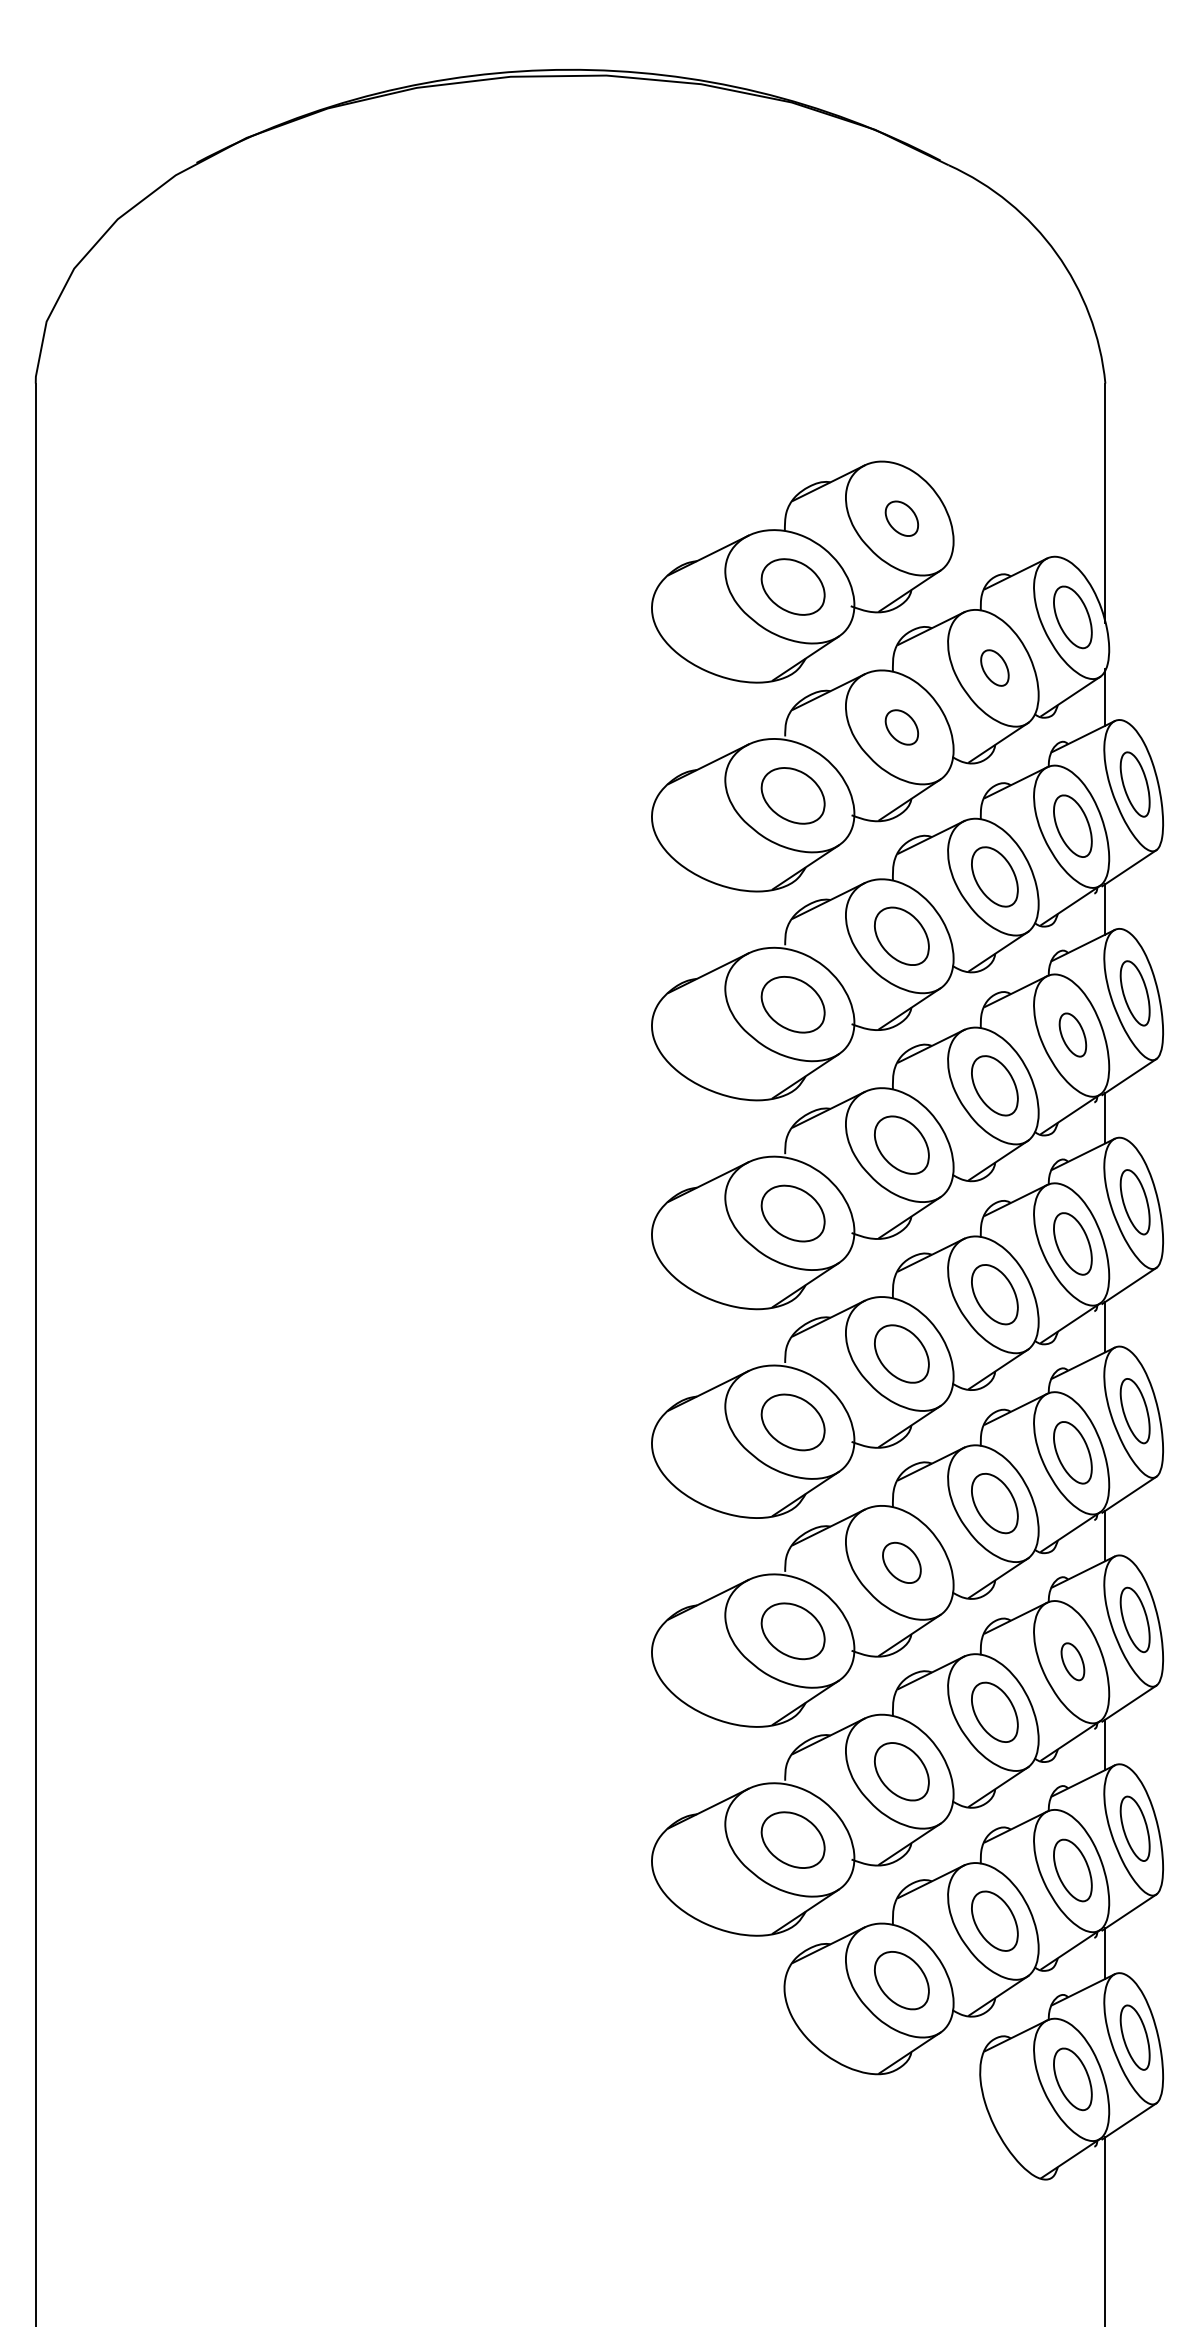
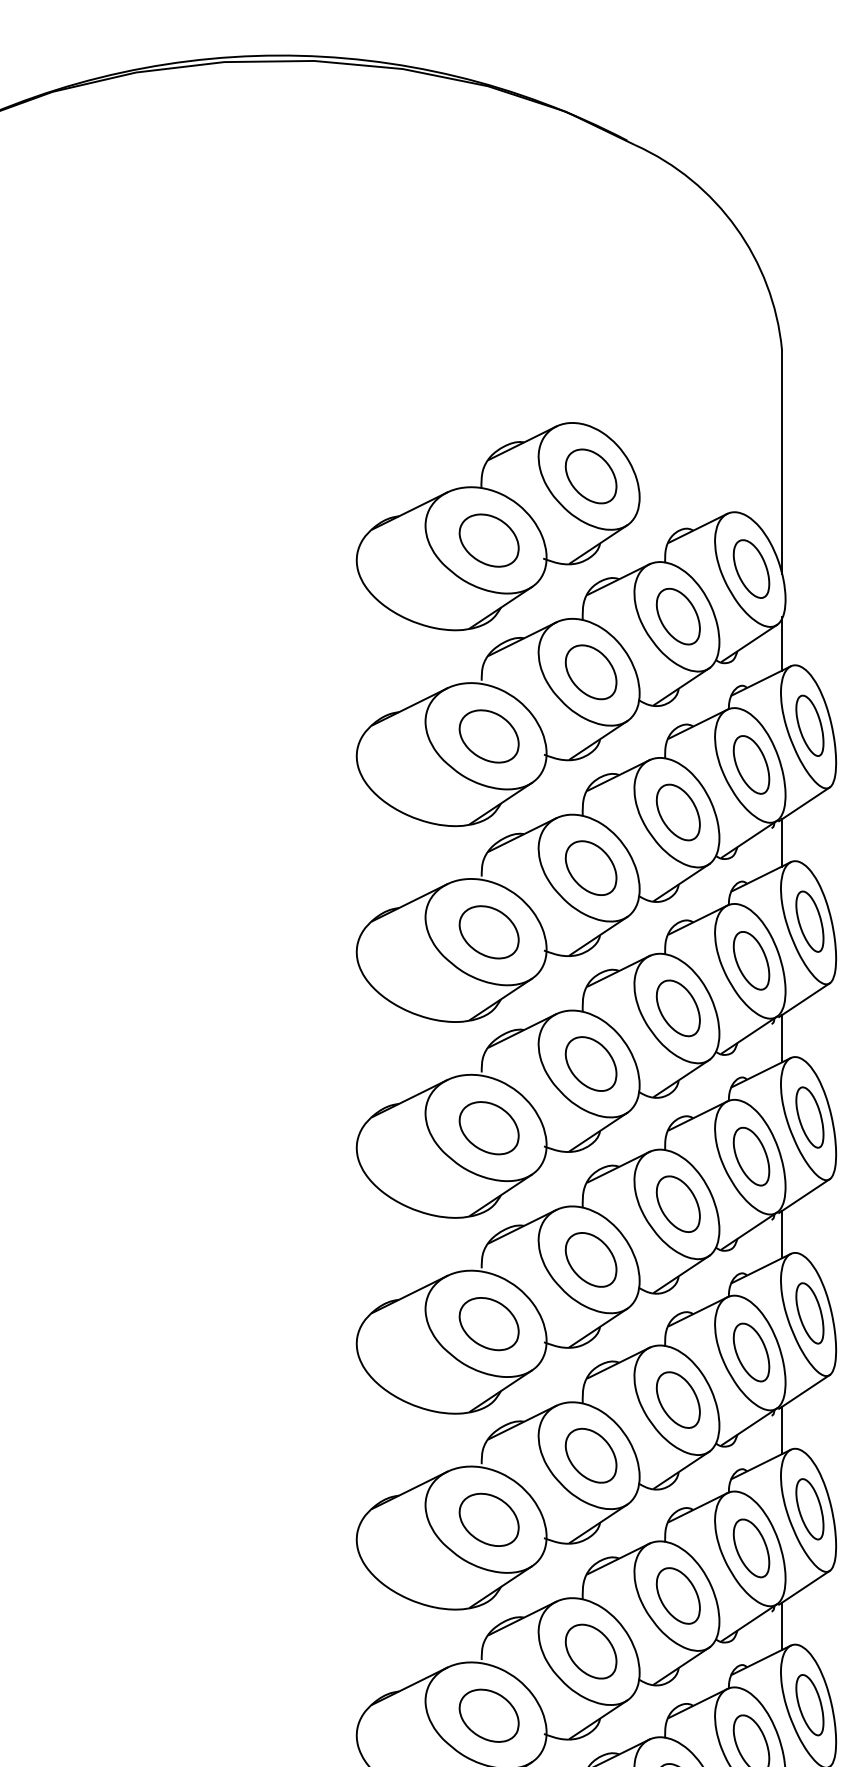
part: (901, 518) -> (590, 476), size x1.67
part: (994, 667) -> (677, 616), size x1.67
part: (901, 727) -> (590, 672), size x1.67
part: (1072, 1034) -> (751, 960), size x1.43
part: (901, 1562) -> (590, 1455), size x1.43
part: (1072, 1661) -> (751, 1548), size x1.67

